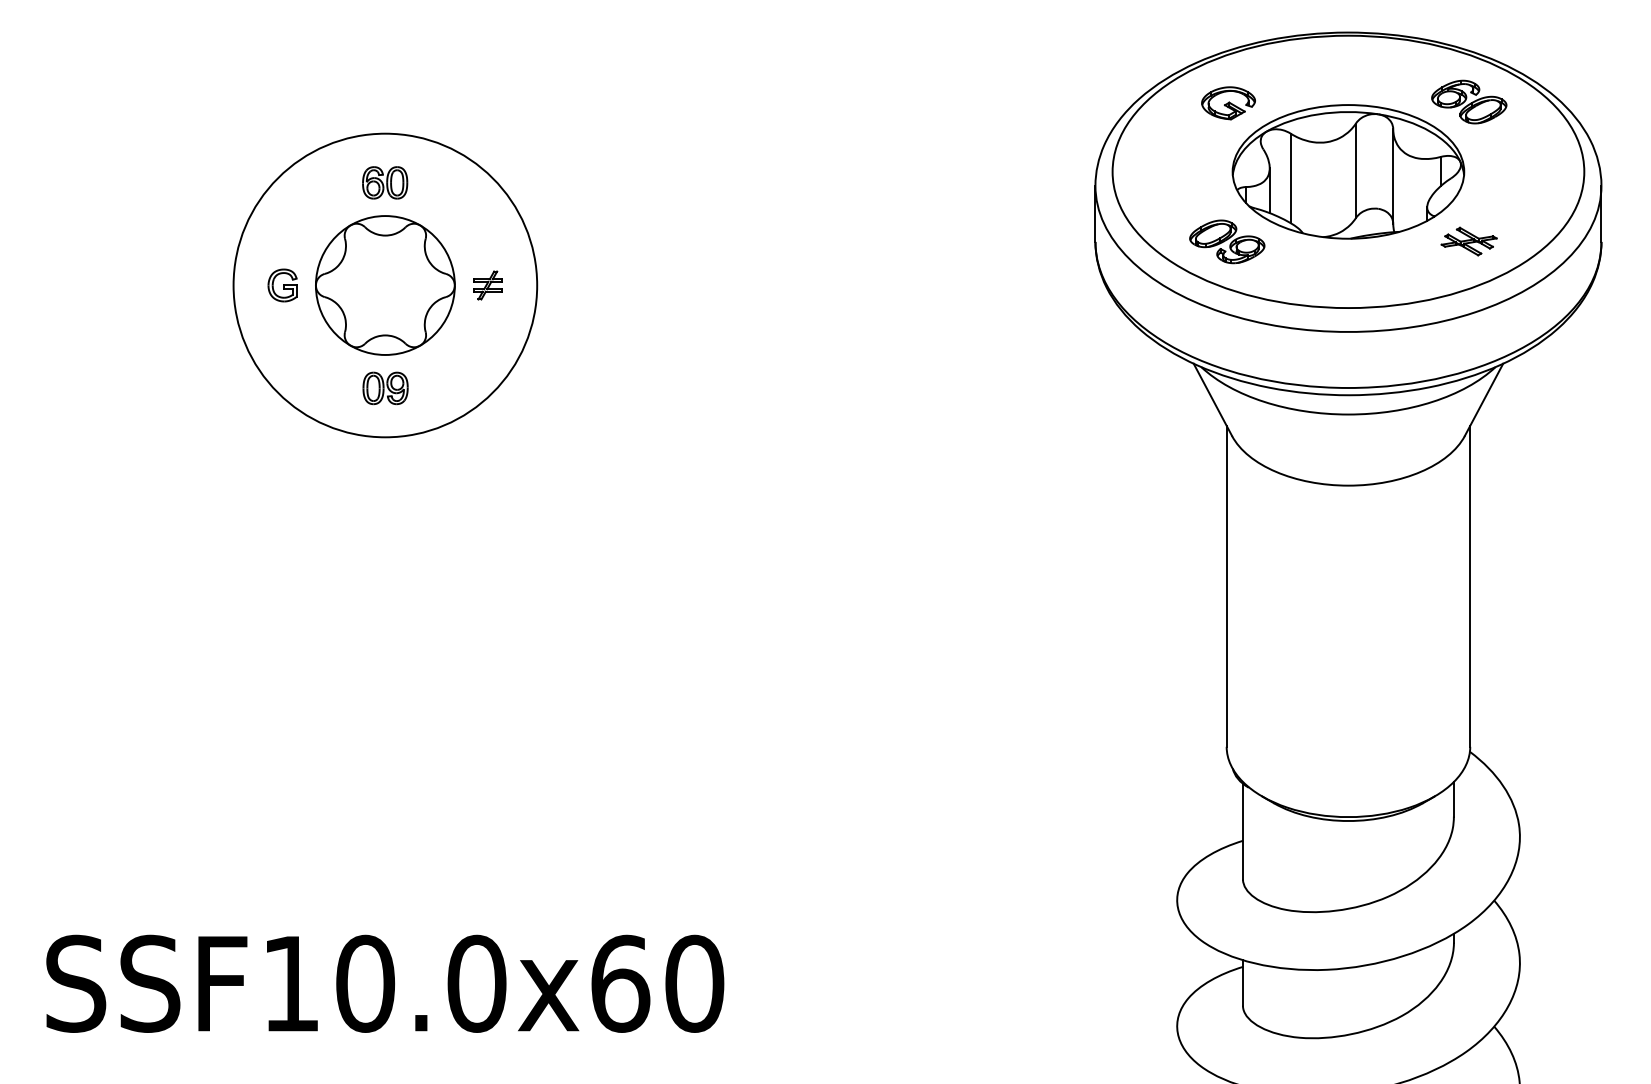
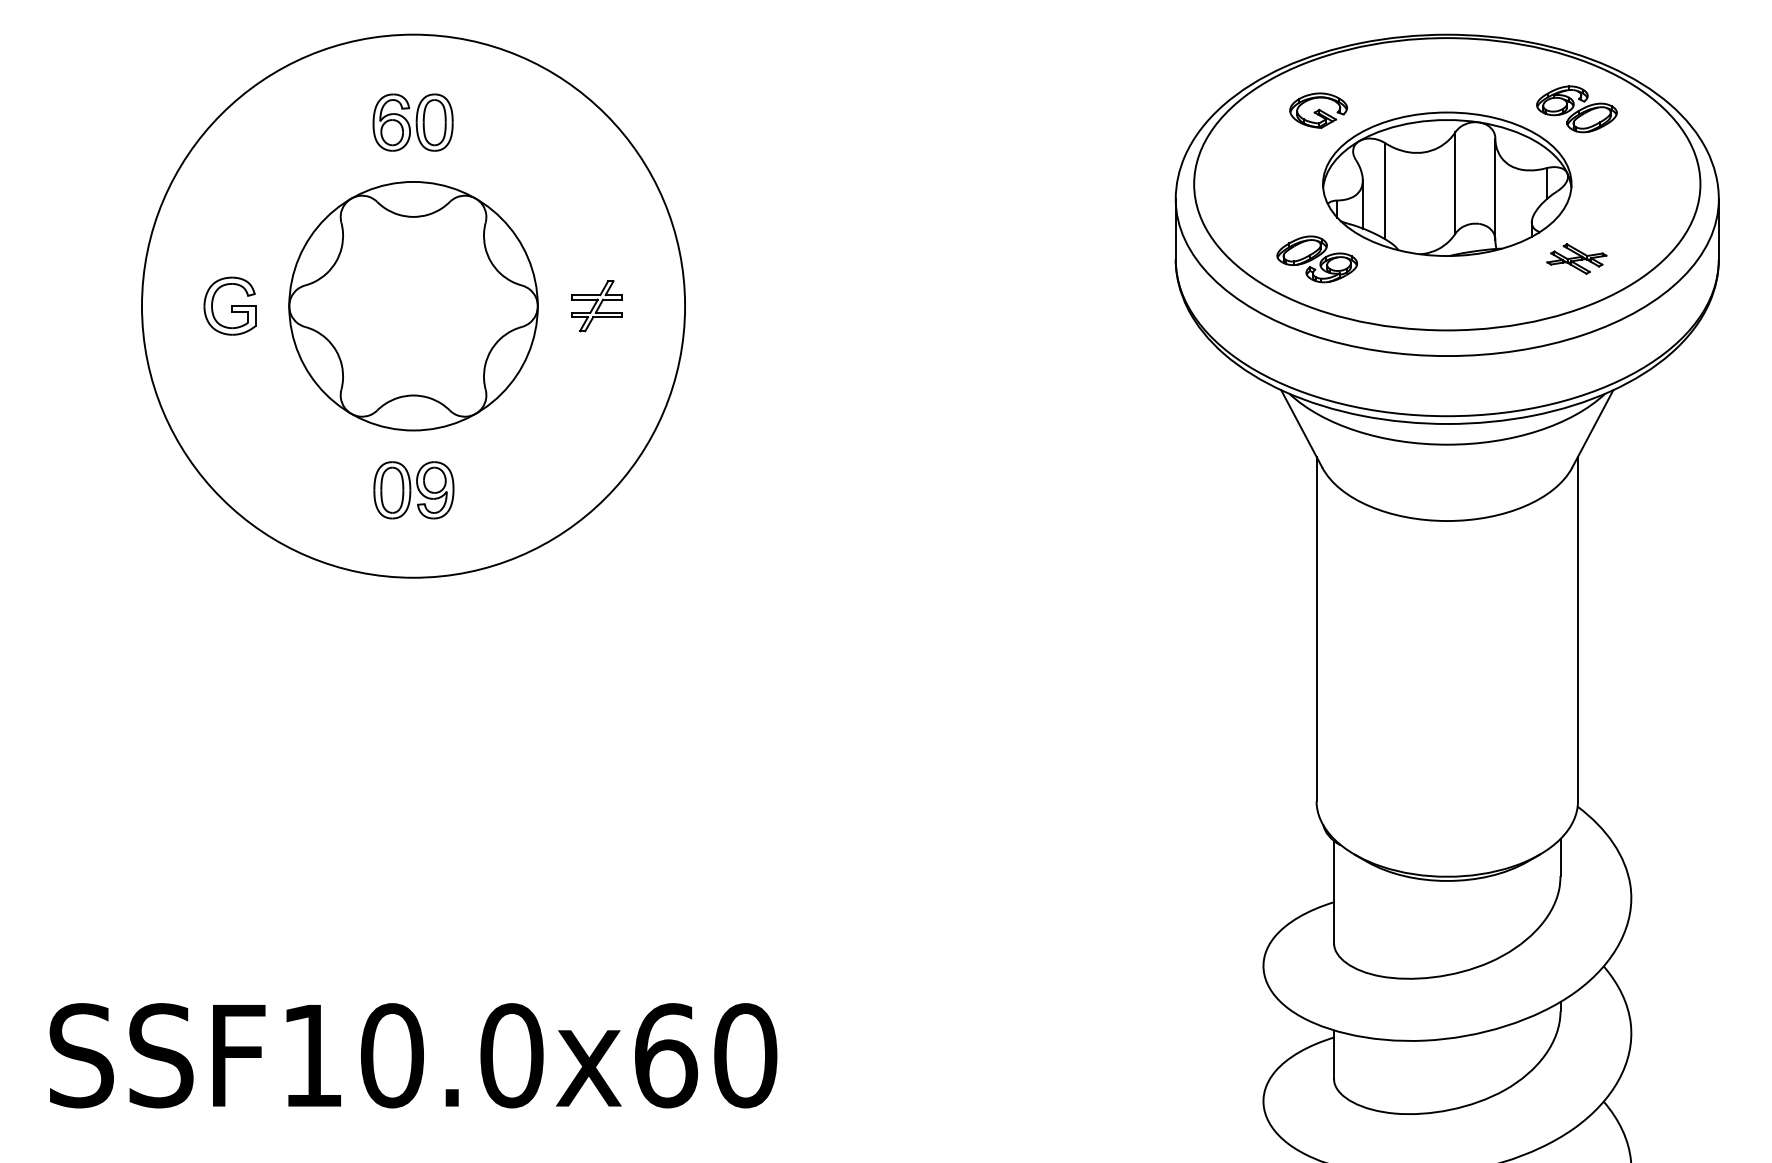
part: (385, 285) -> (413, 306), size x1.67

